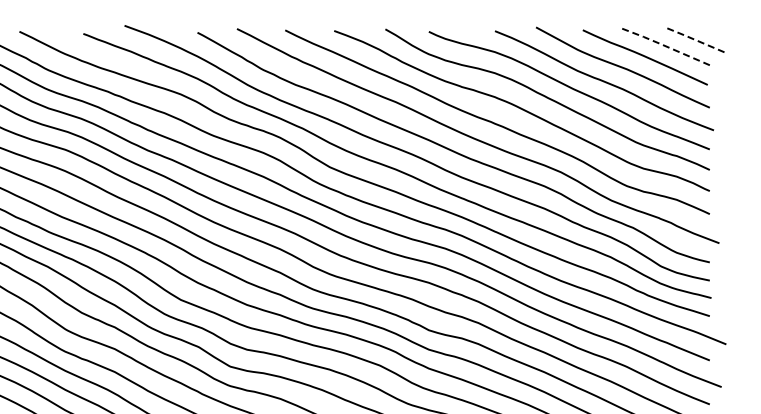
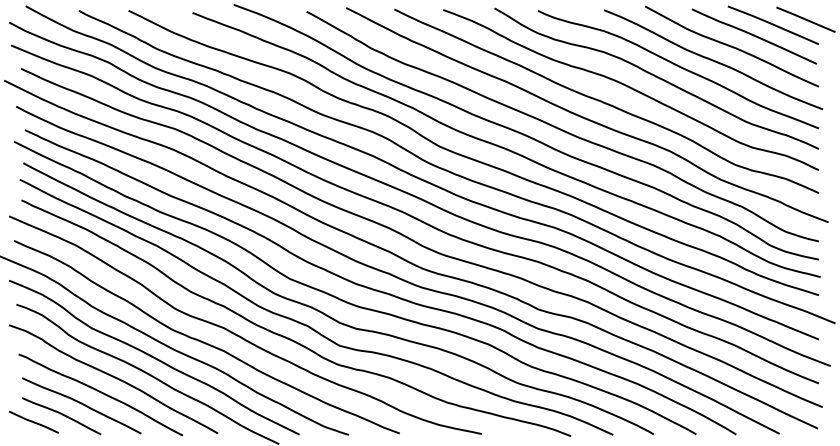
line: (696, 40) -> (805, 19), dashed -> solid
line: (663, 45) -> (772, 24), dashed -> solid

